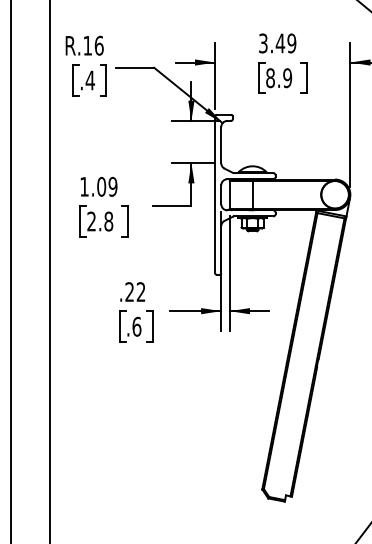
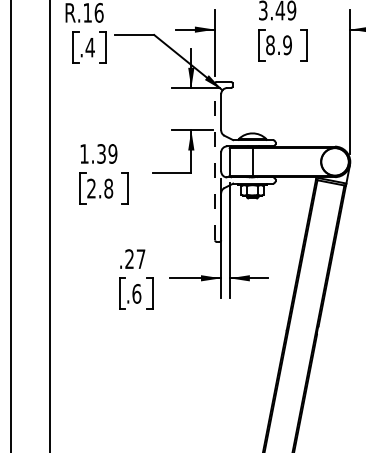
text: (101, 186) -> (101, 153), 1.09 -> 1.39
line: (215, 194) -> (215, 161), solid -> dashed
text: (140, 291) -> (140, 258), .22 -> .27

